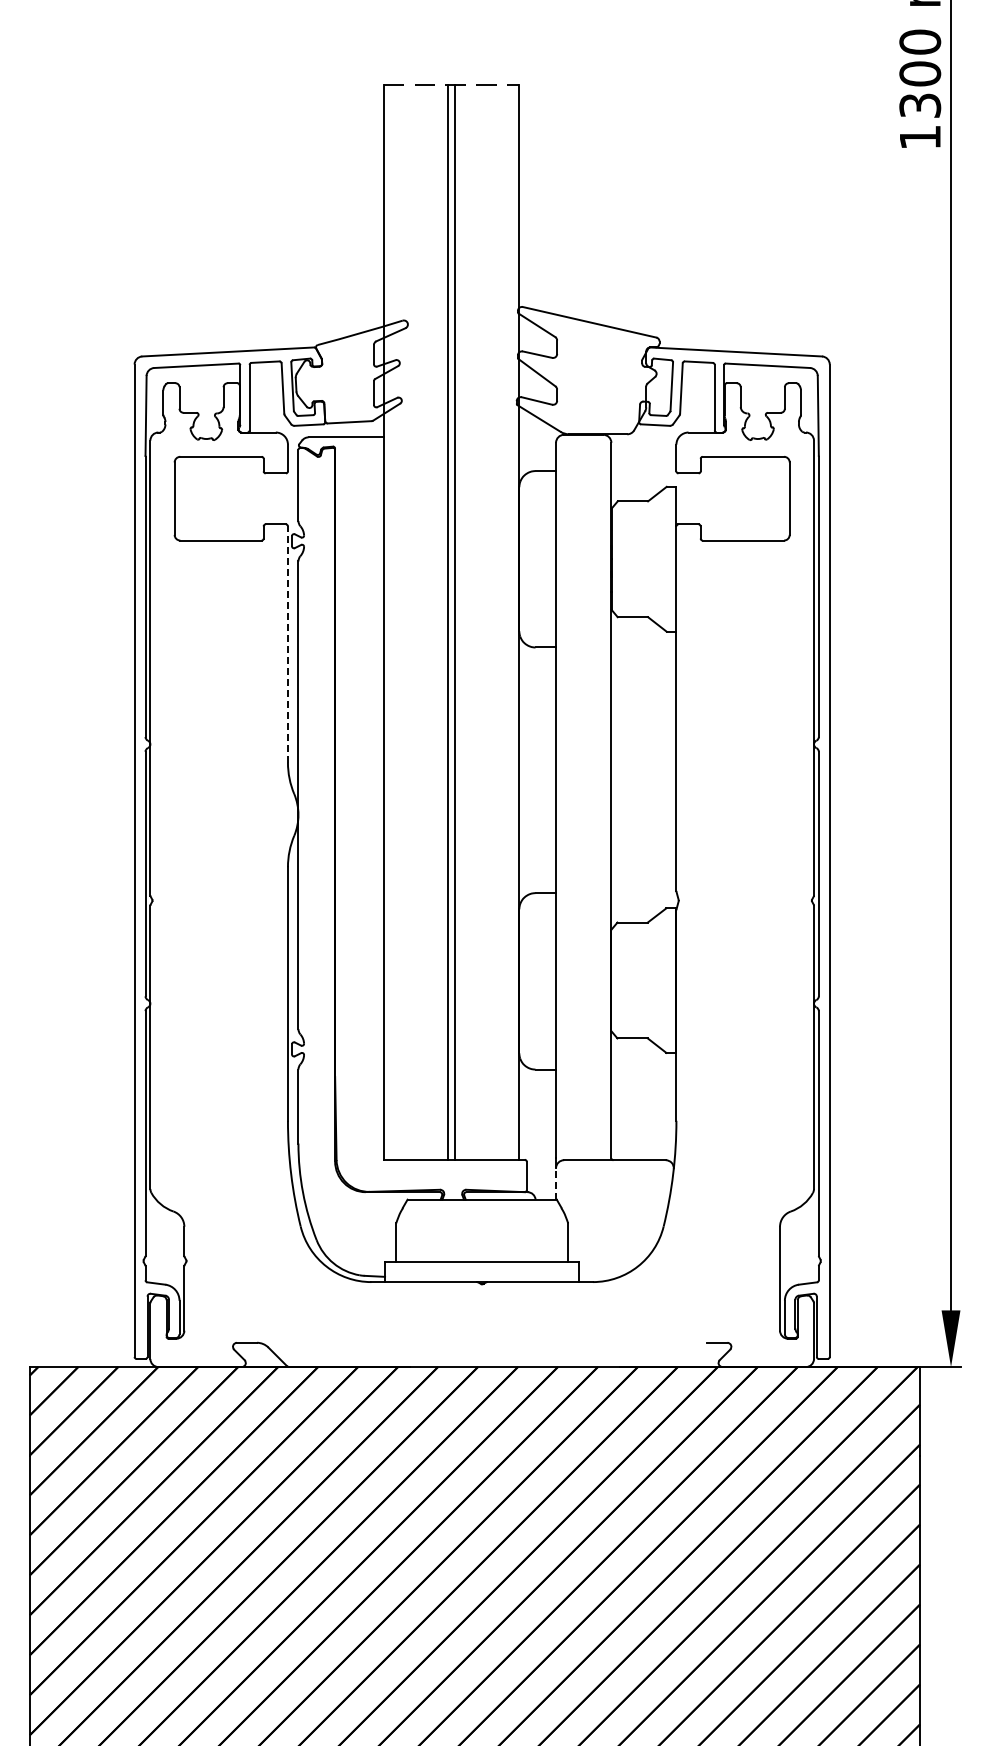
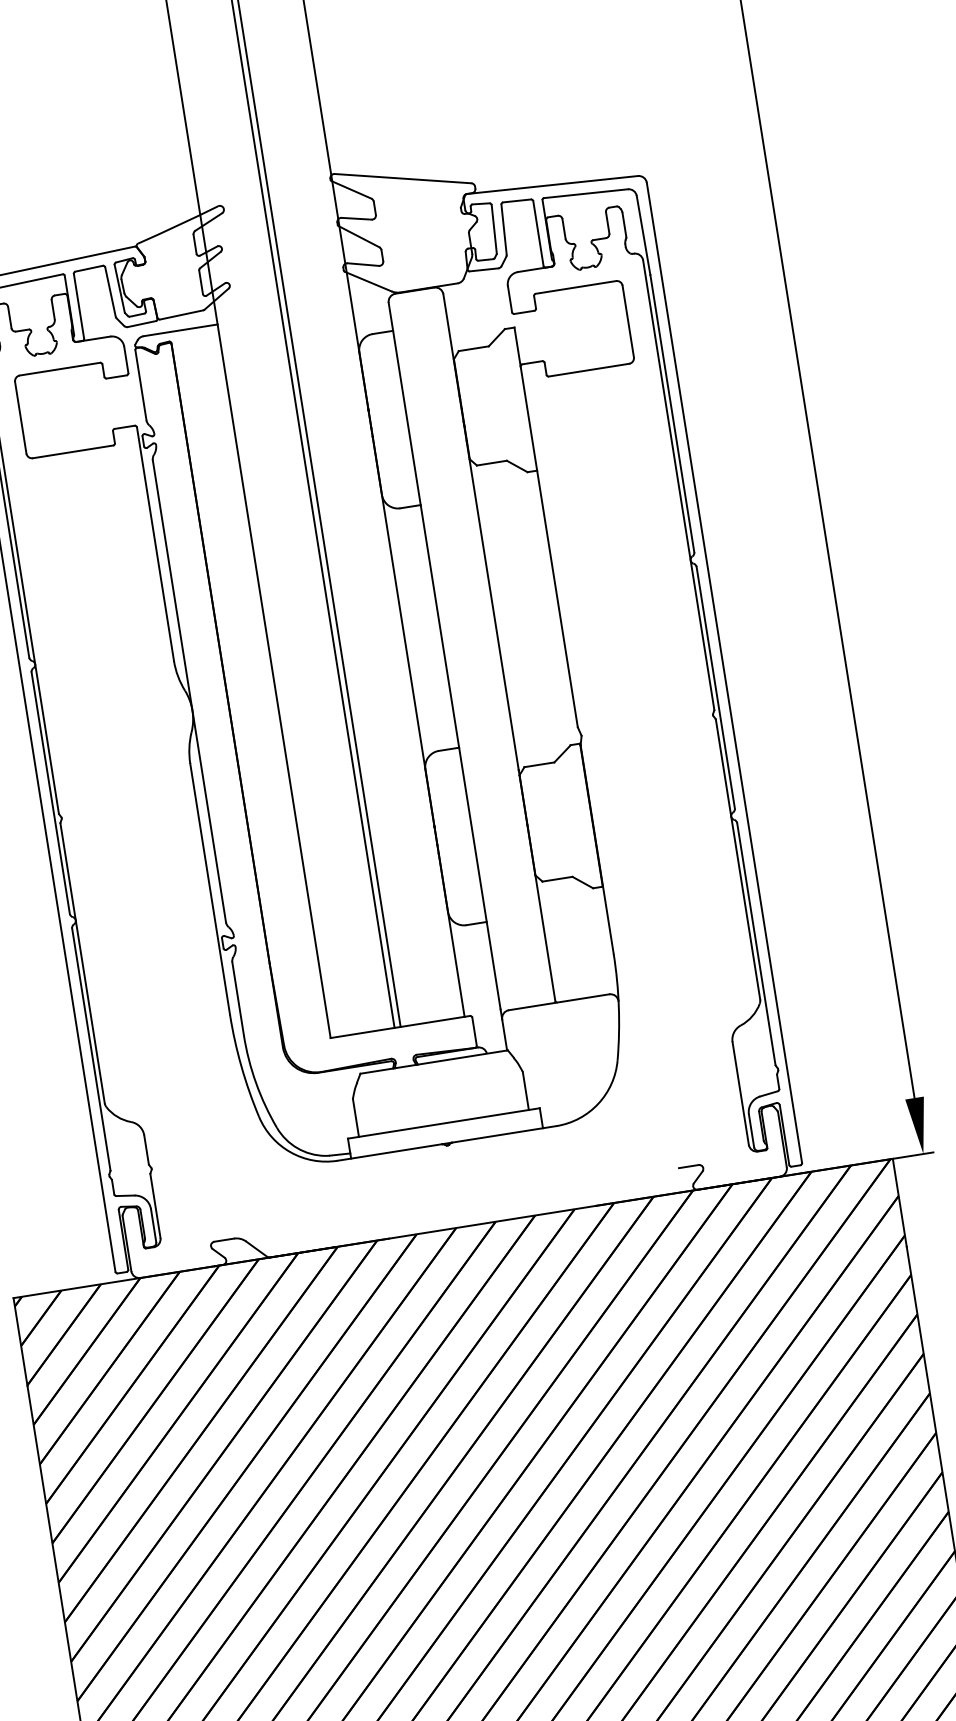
line: (287, 644) -> (155, 544), dashed -> solid
line: (556, 1184) -> (505, 1035), dashed -> solid

